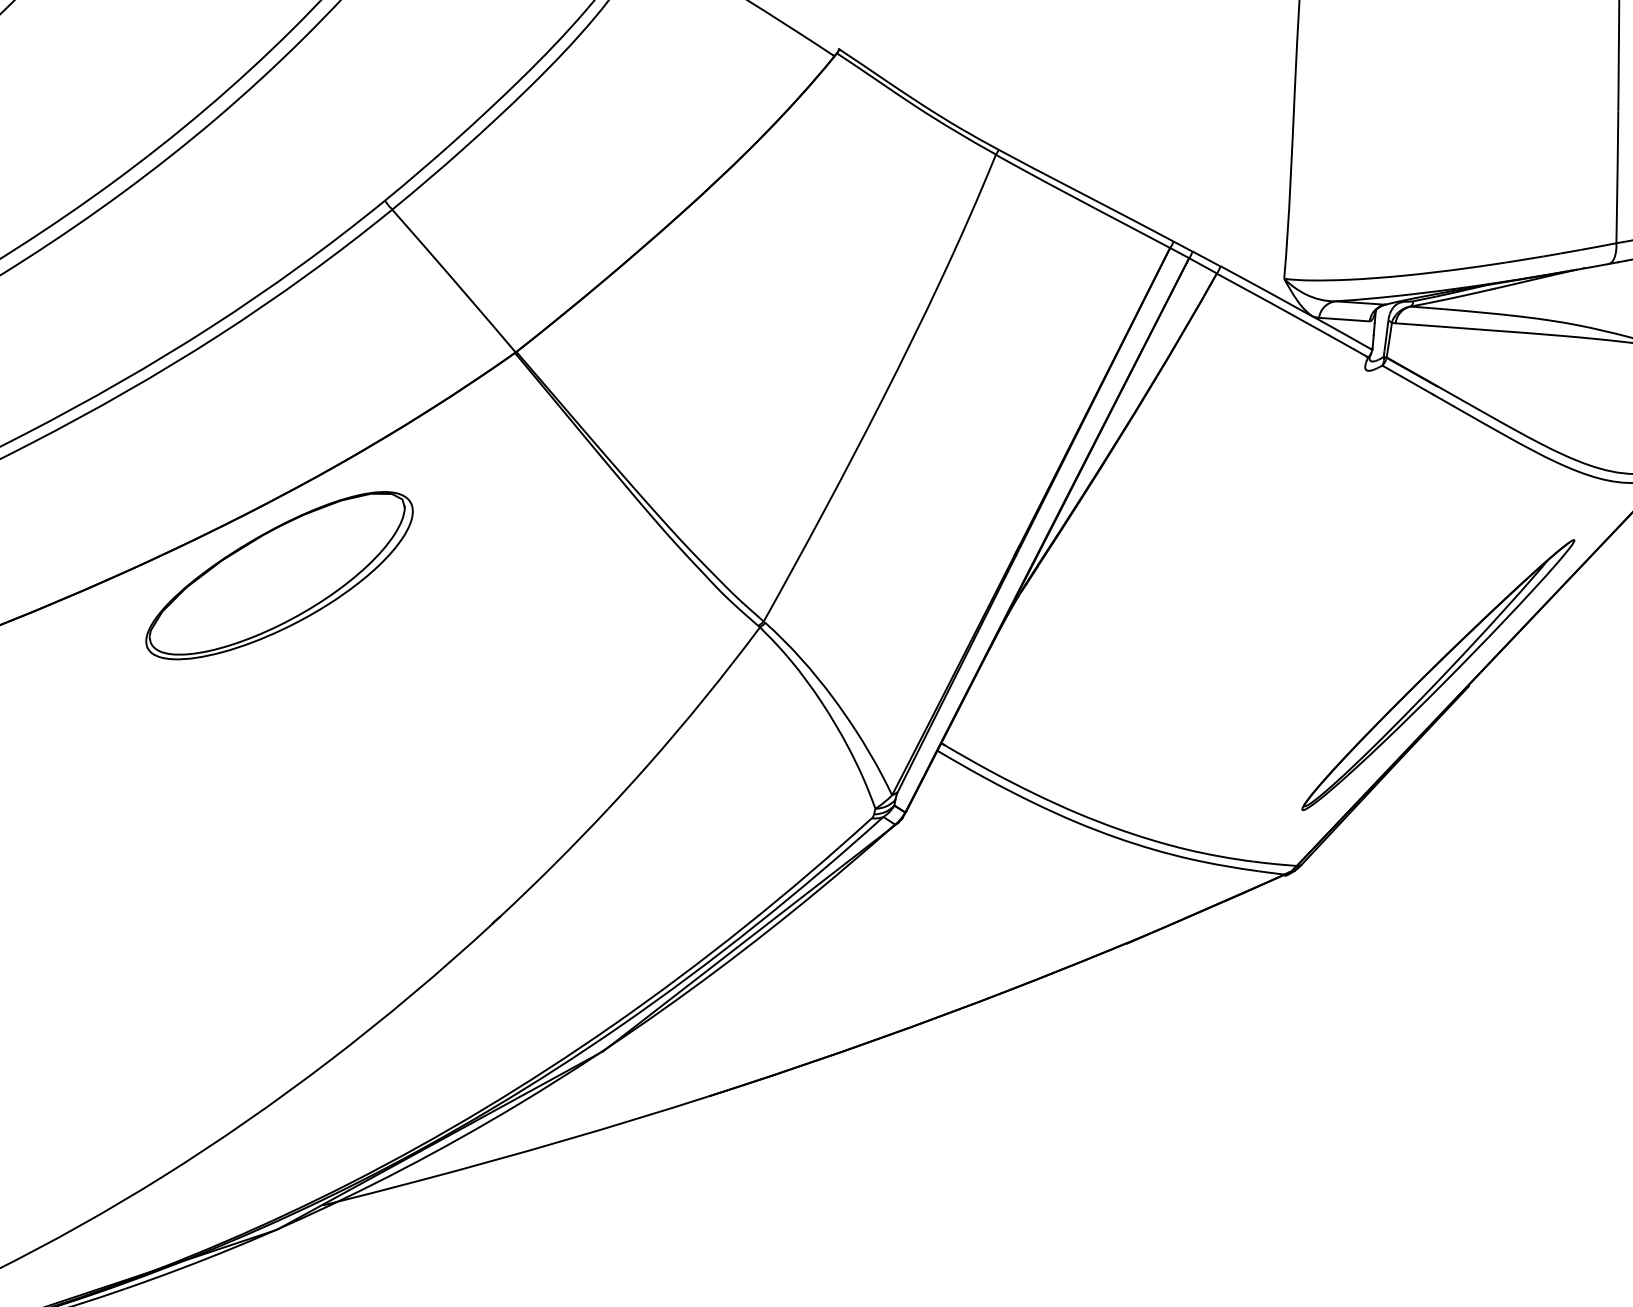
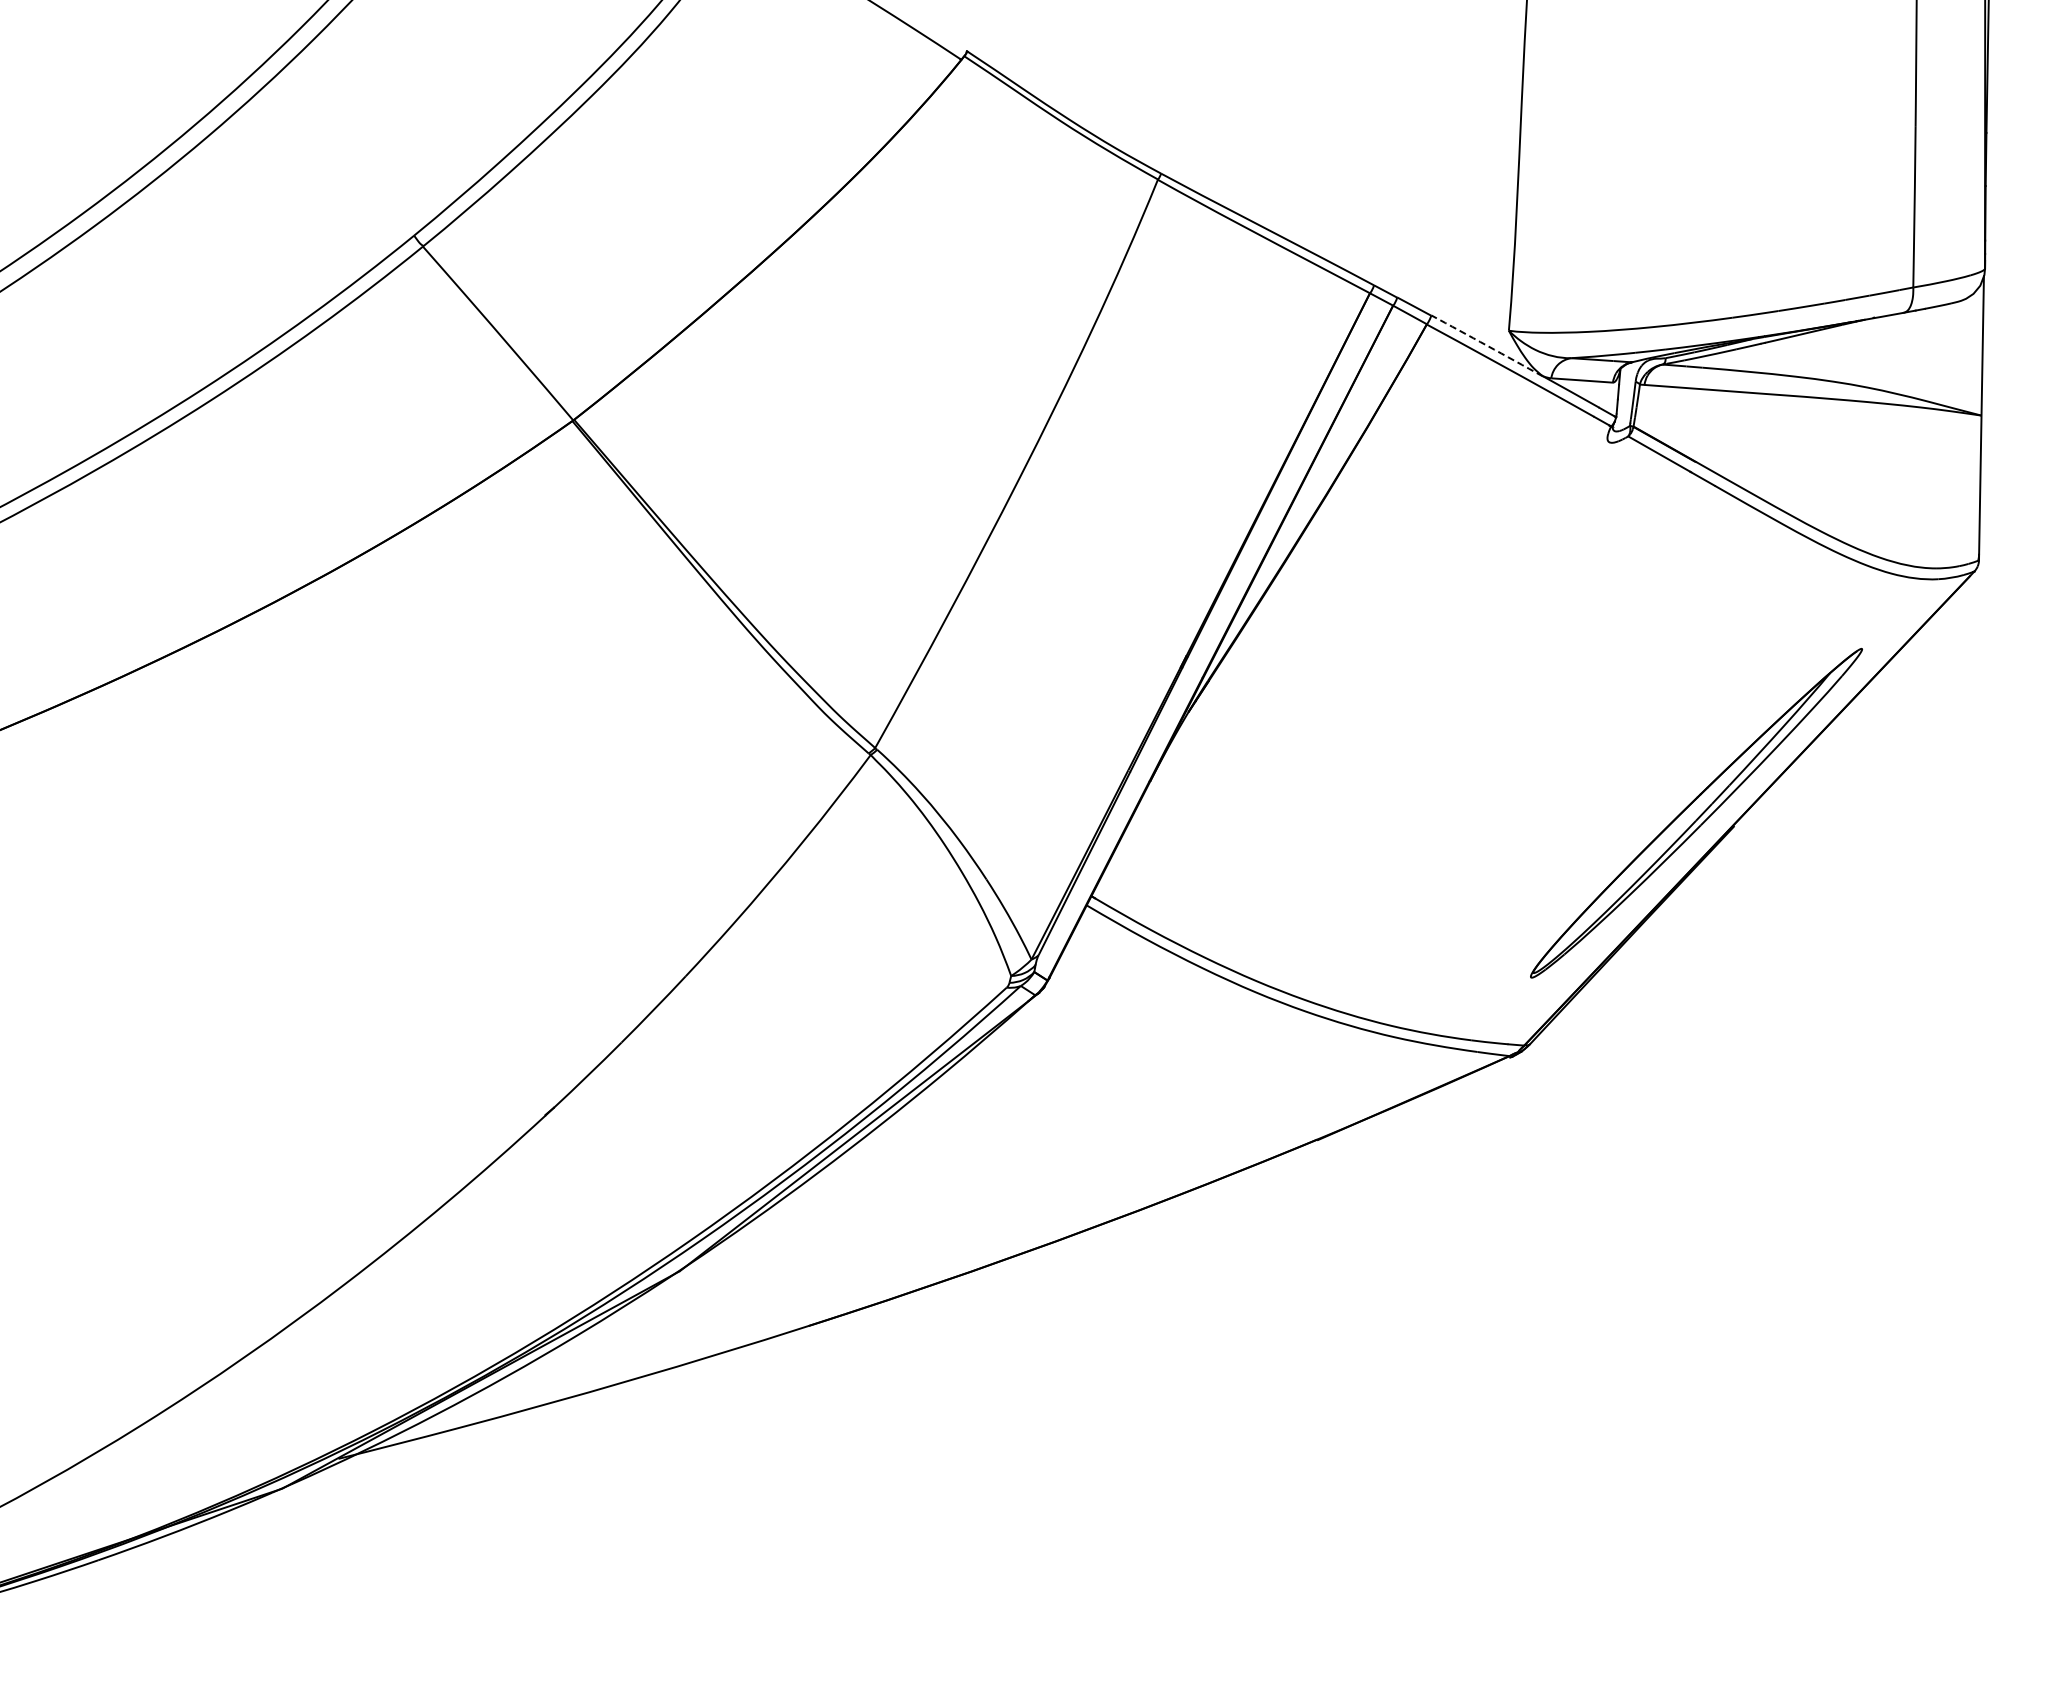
arc: (1266, 290) -> (1487, 345), solid -> dashed
part: (279, 575) -> (285, 691), removed

